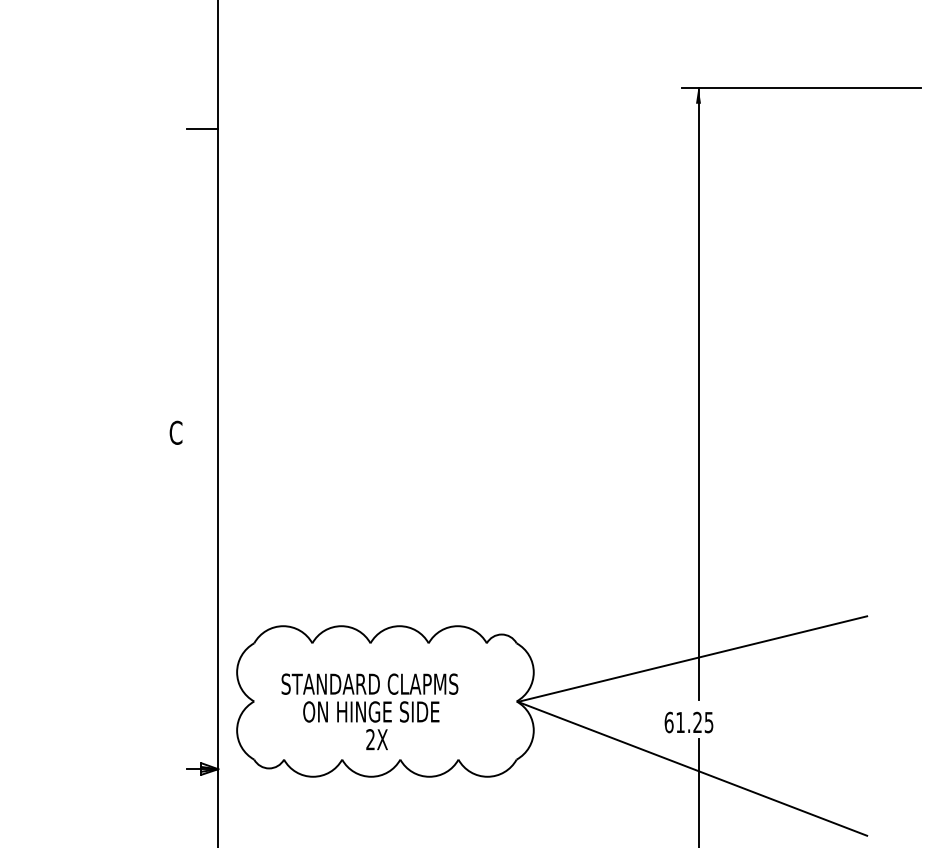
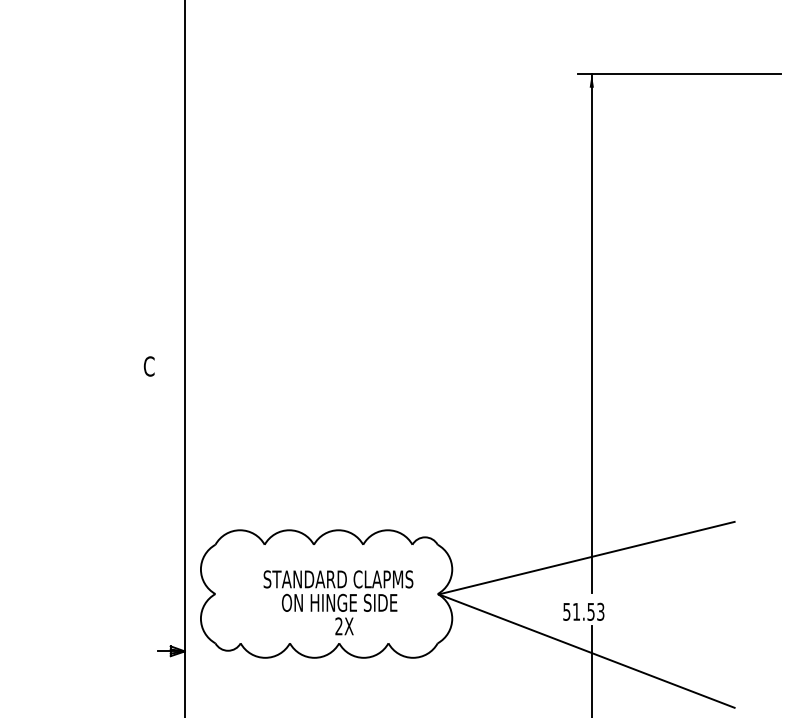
line: (202, 129) -> (171, 109), removed
text: (369, 711) -> (338, 602), moved
text: (688, 722) -> (583, 611), 61.25 -> 51.53

